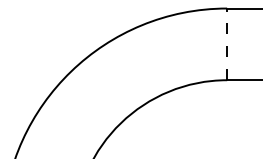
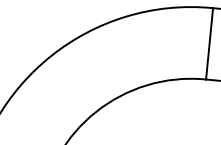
line: (227, 44) -> (209, 43), dashed -> solid

